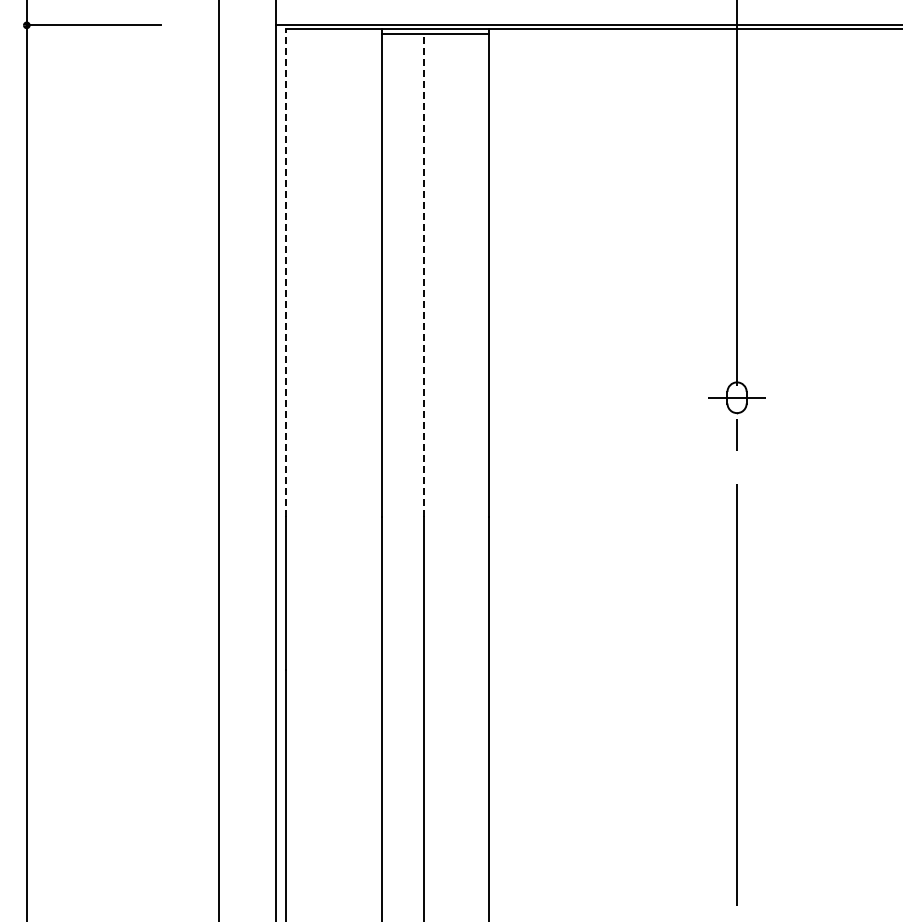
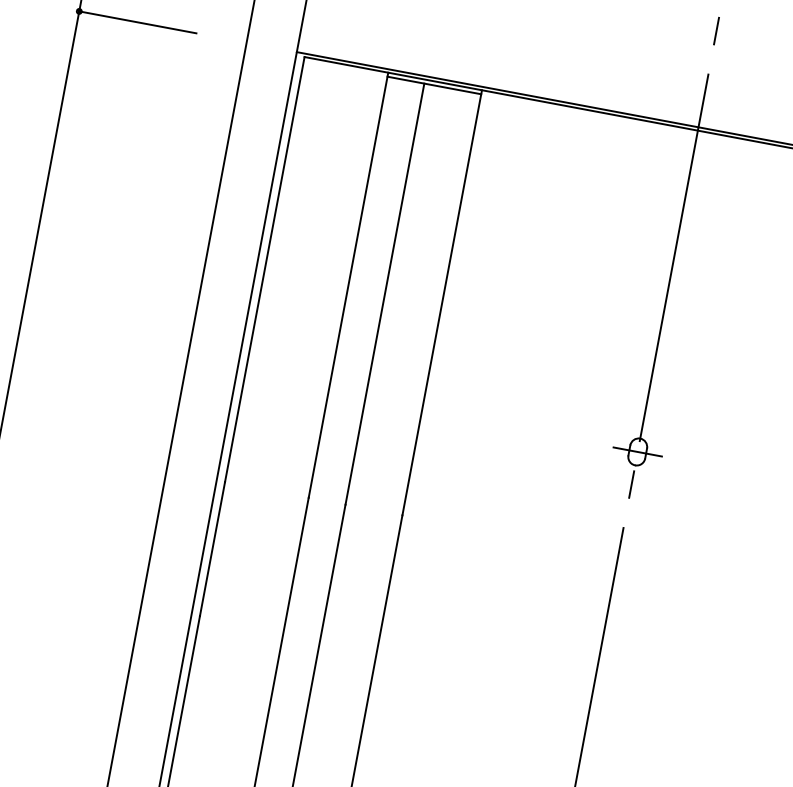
line: (285, 272) -> (264, 269), dashed -> solid
line: (424, 274) -> (385, 293), dashed -> solid

